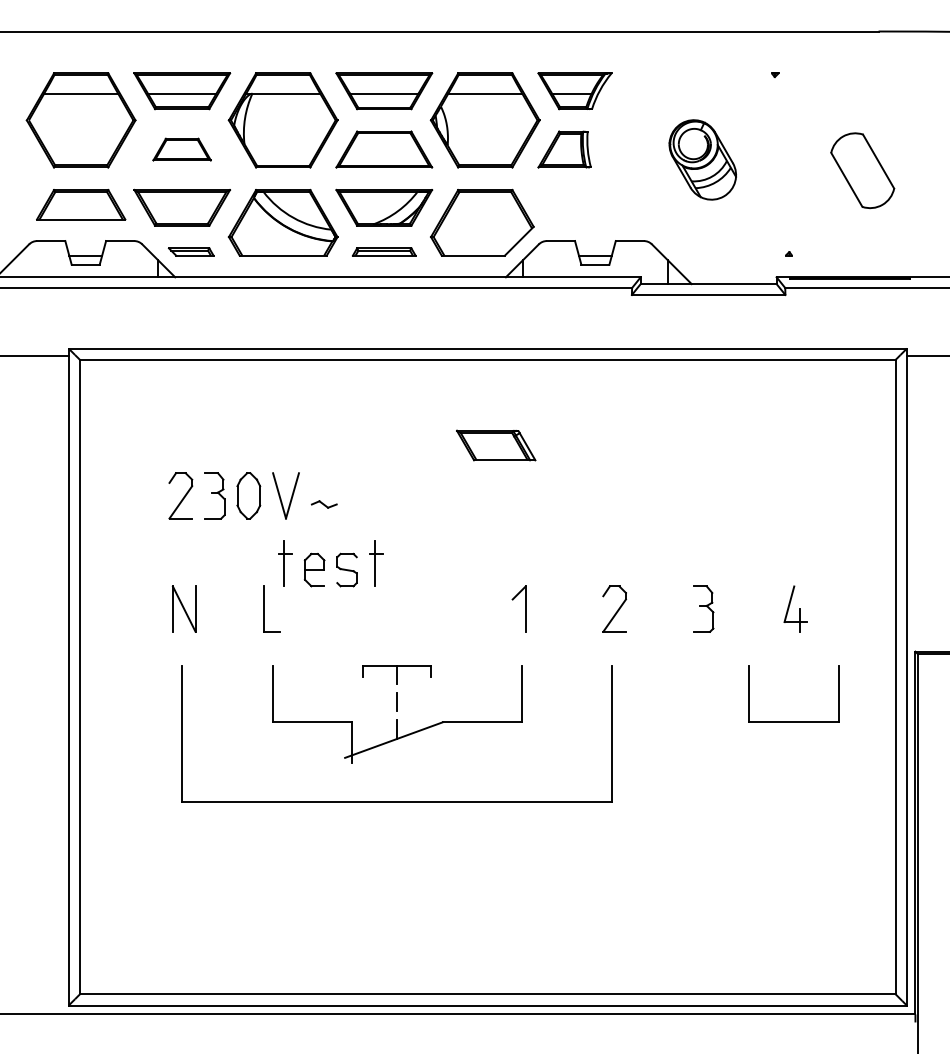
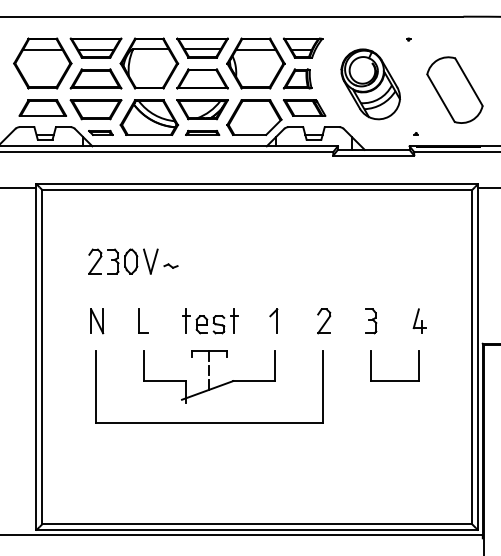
part: (181, 148) -> (95, 78), size x1.67
part: (702, 160) -> (370, 84), size x1.67
part: (861, 169) -> (454, 89), size x1.67
part: (495, 444) -> (304, 107), moved
part: (330, 563) -> (210, 321), moved
part: (793, 721) -> (394, 380), moved

